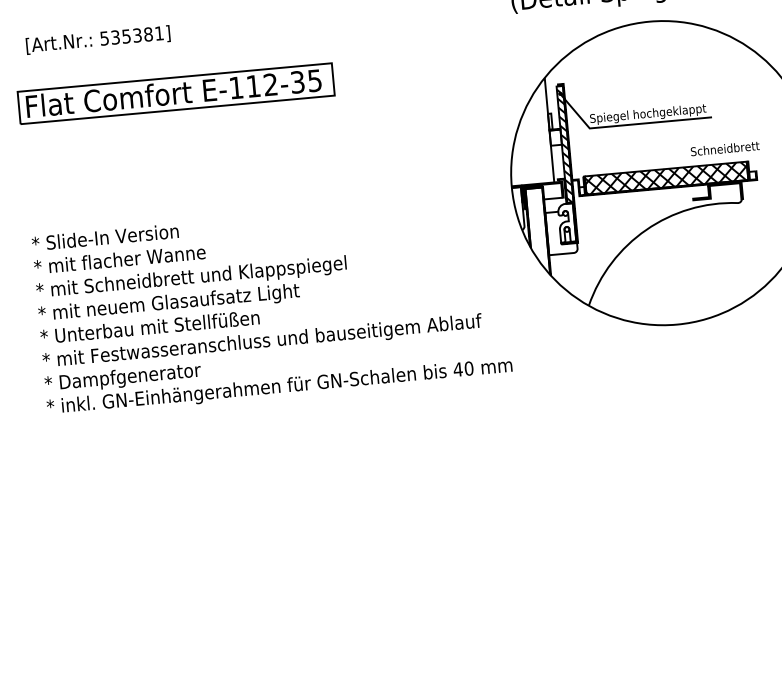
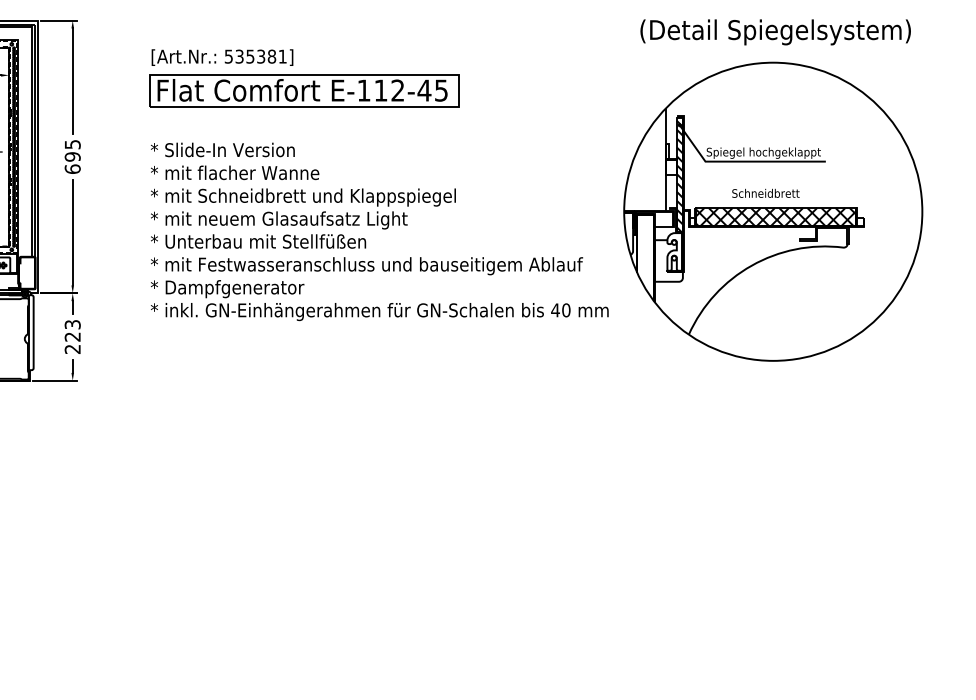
text: (98, 39) -> (222, 57), moved
text: (297, 82) -> (424, 90), E-112-35 -> E-112-45
text: (724, 147) -> (765, 192), moved
text: (271, 305) -> (379, 231), moved

